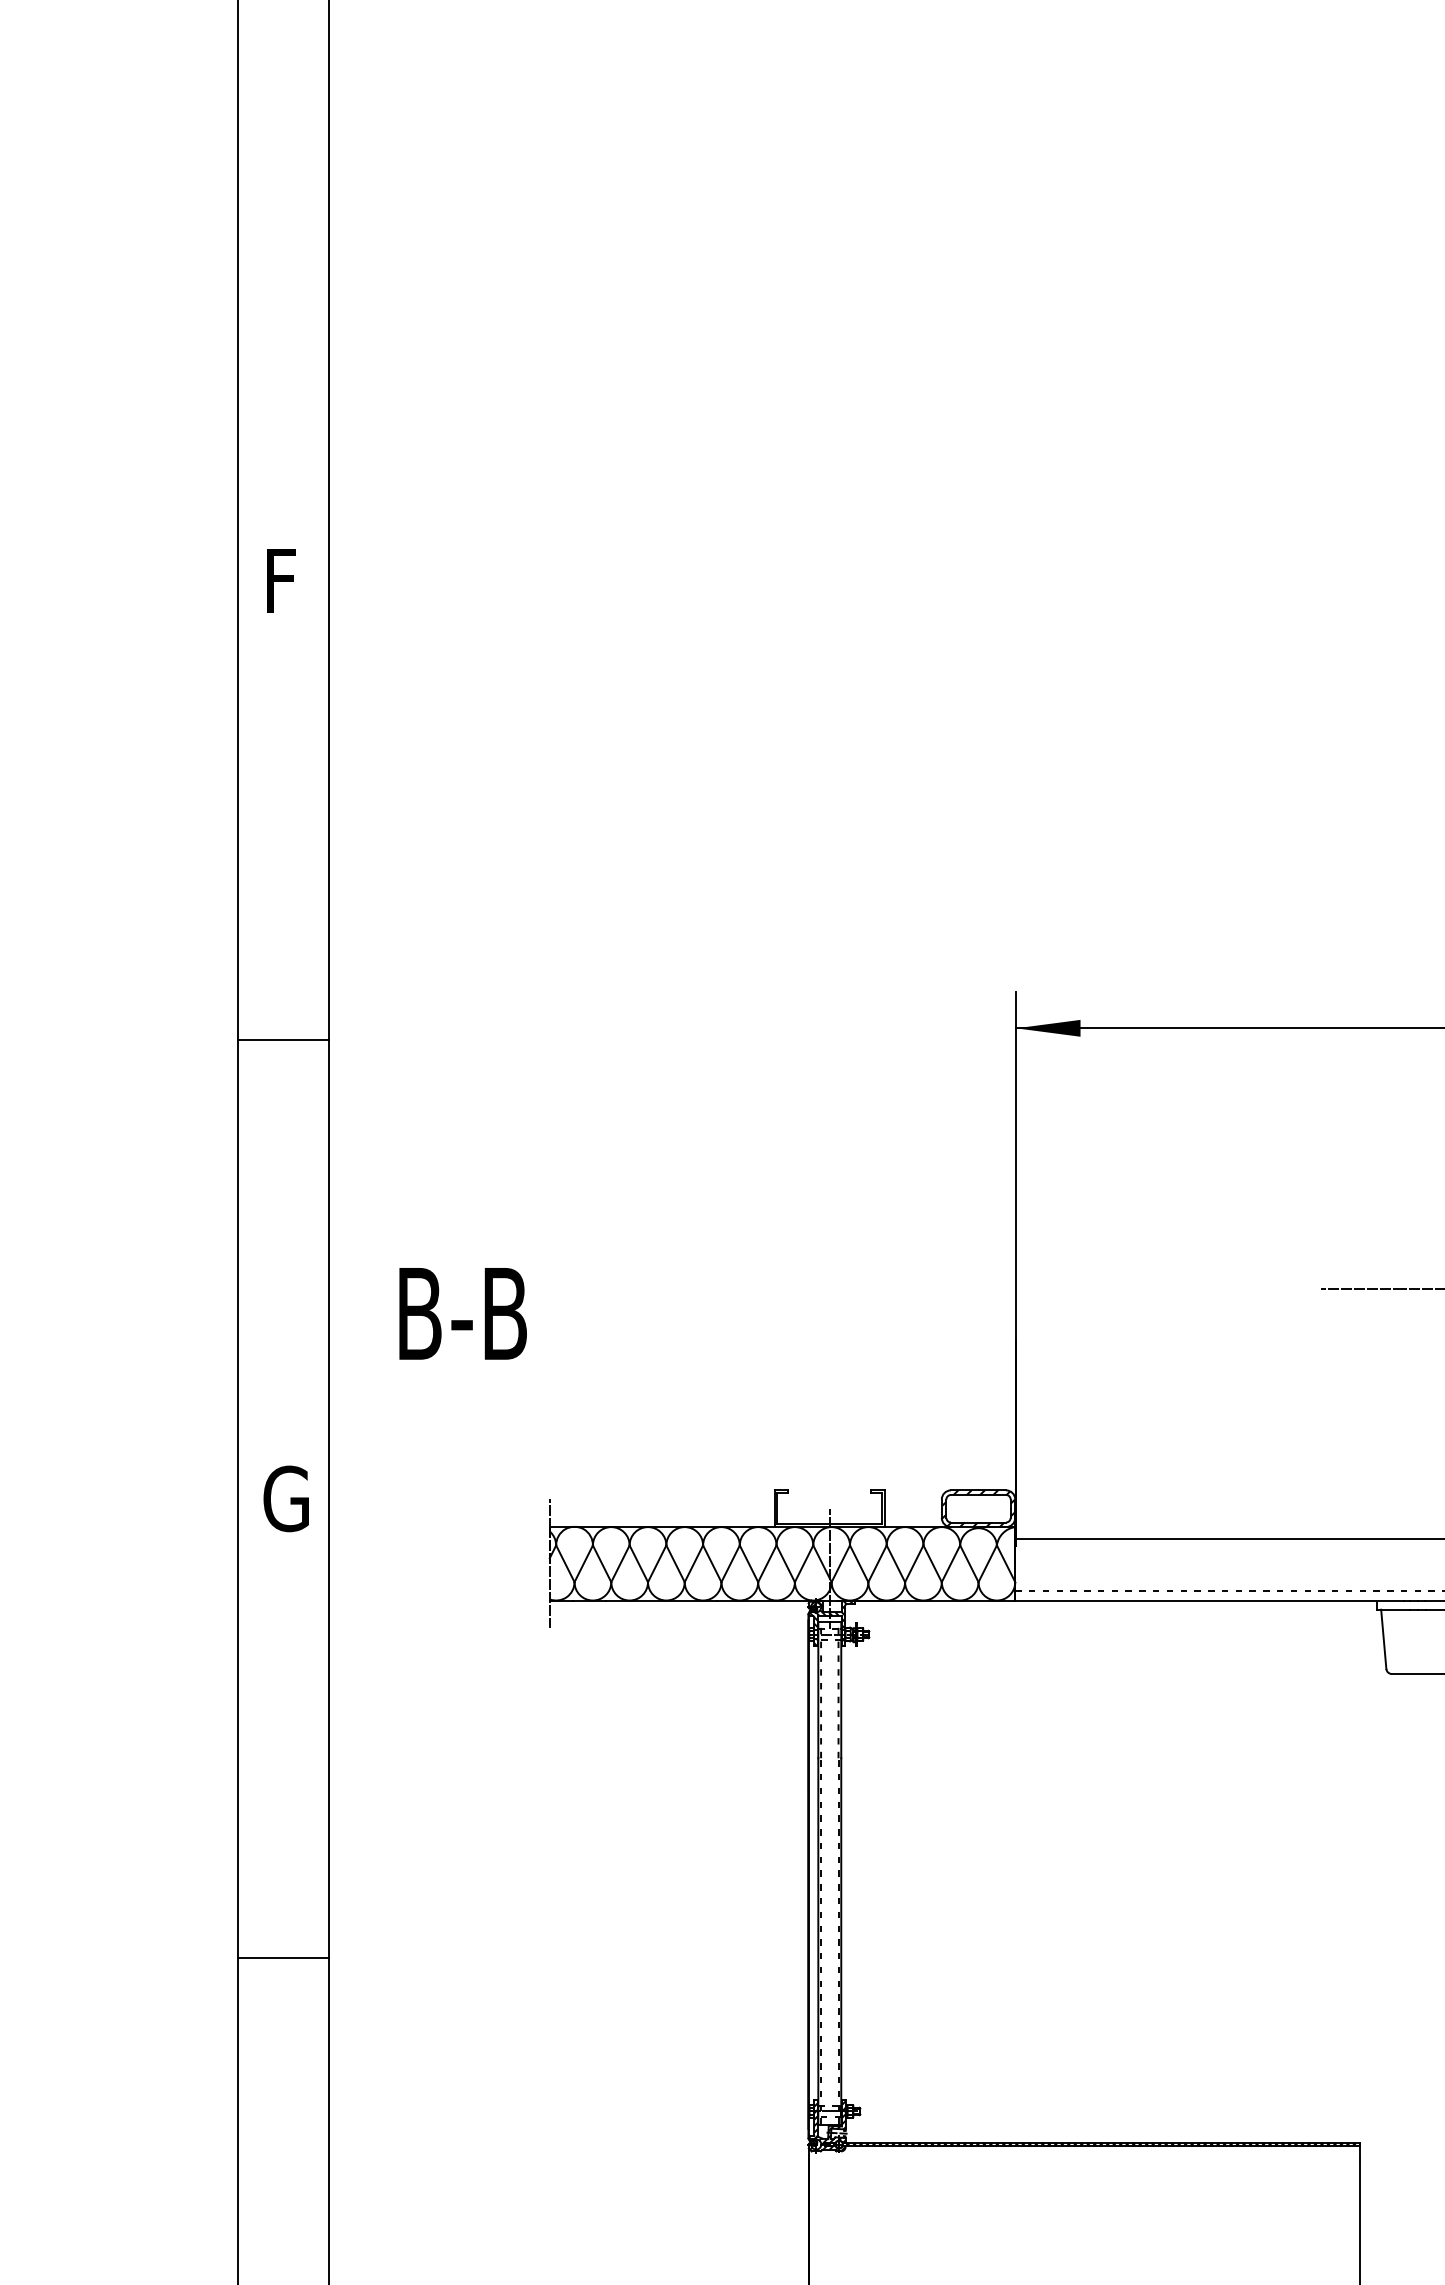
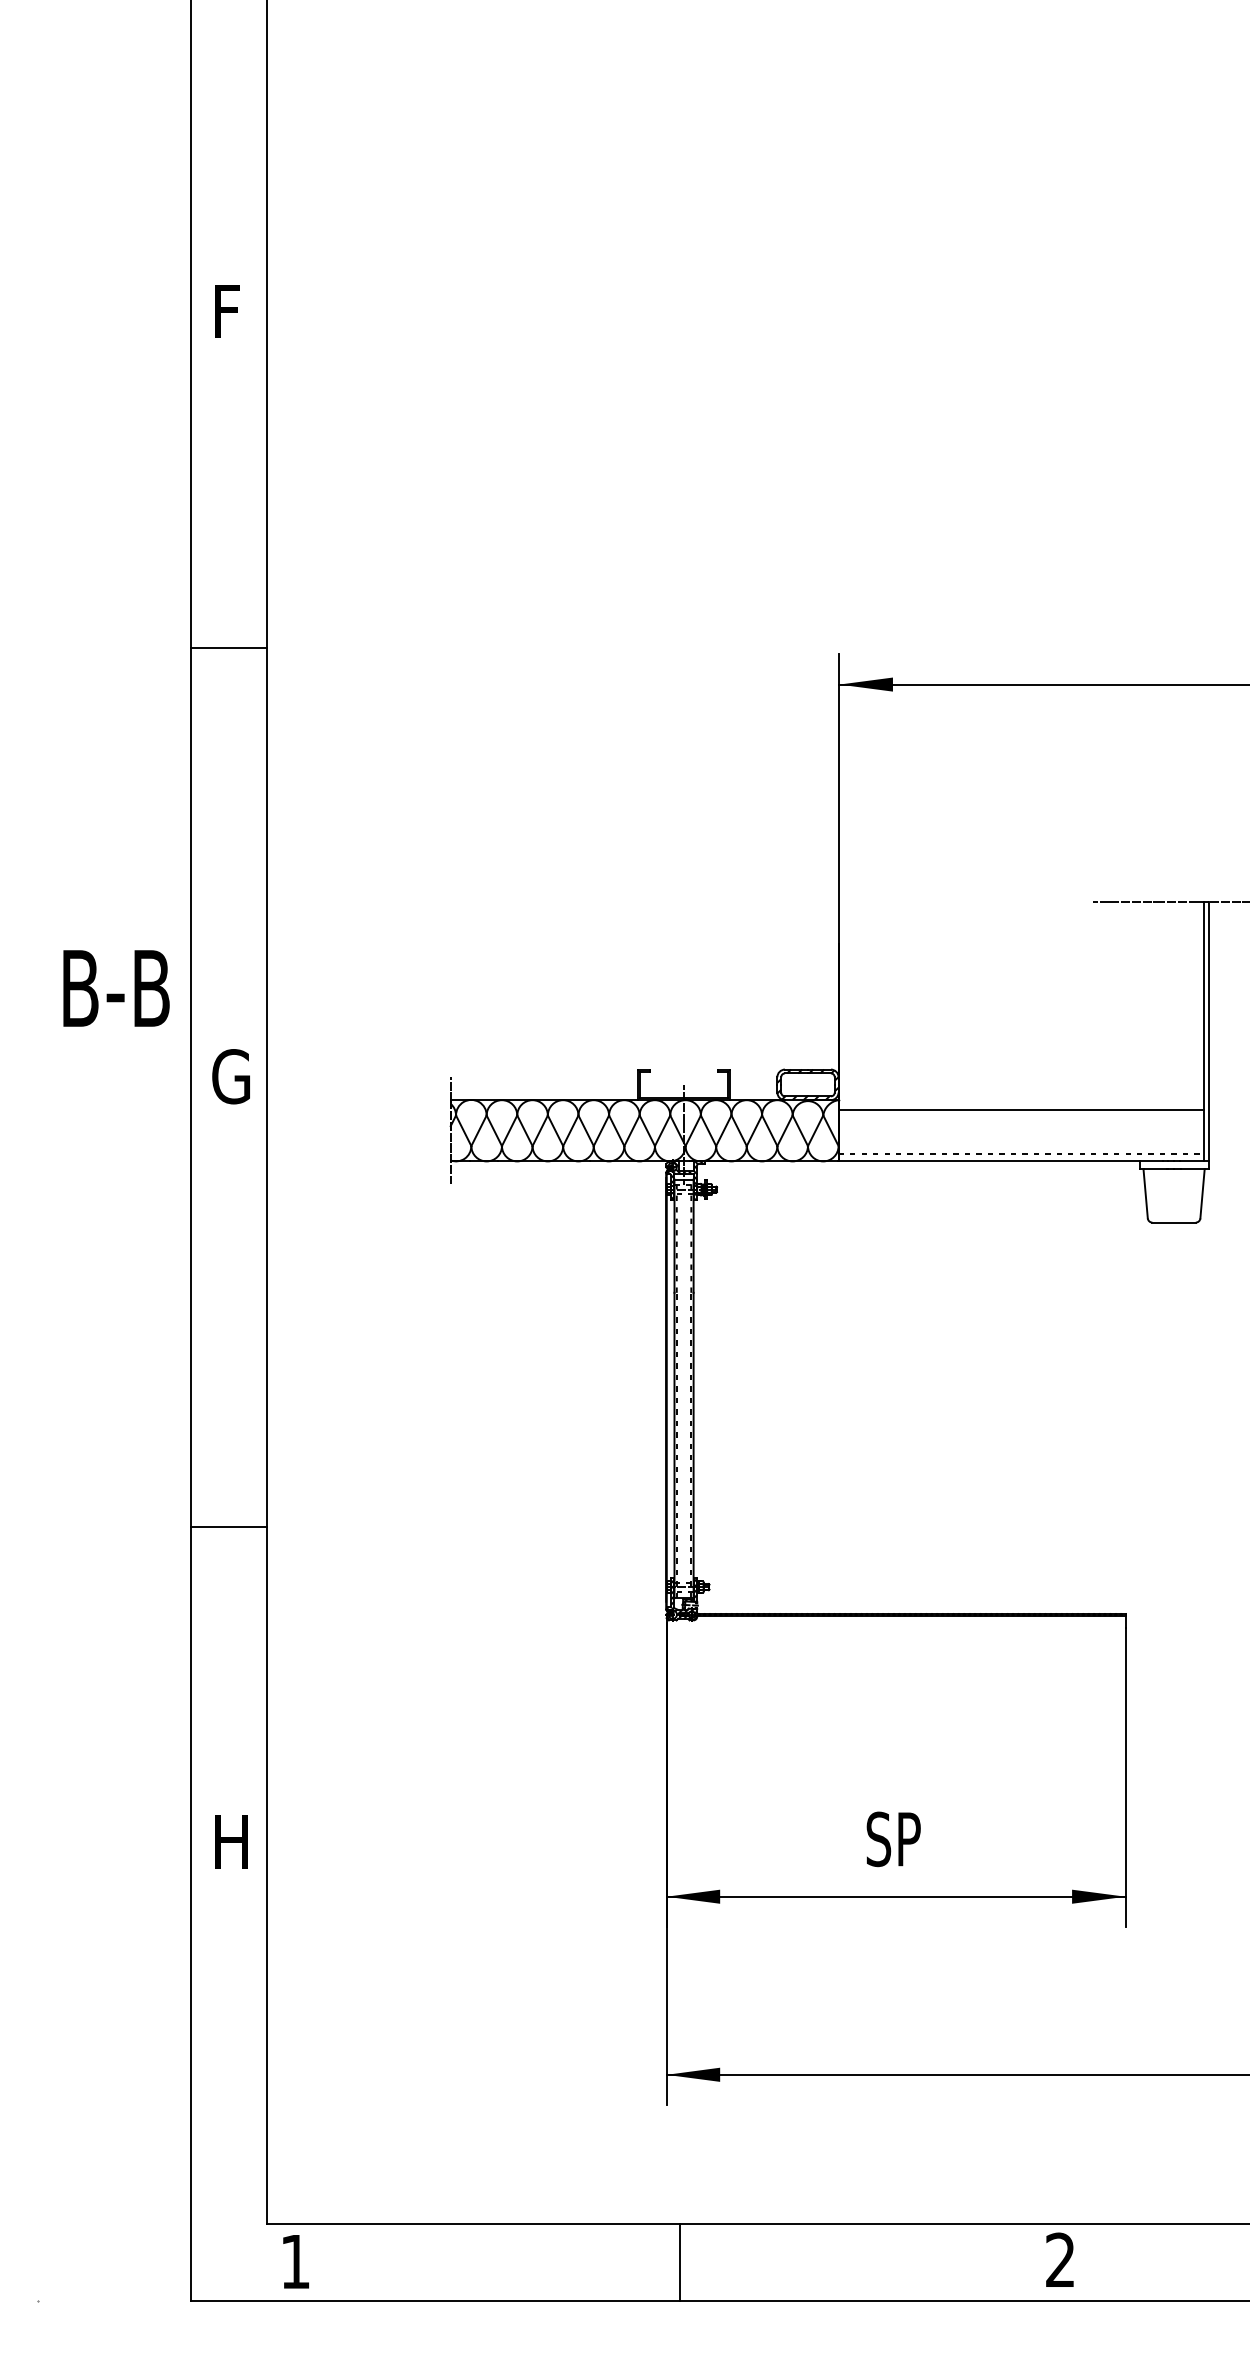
line: (283, 1040) -> (228, 648), moved
text: (463, 1313) -> (116, 988), moved
line: (283, 1958) -> (228, 1527), moved

